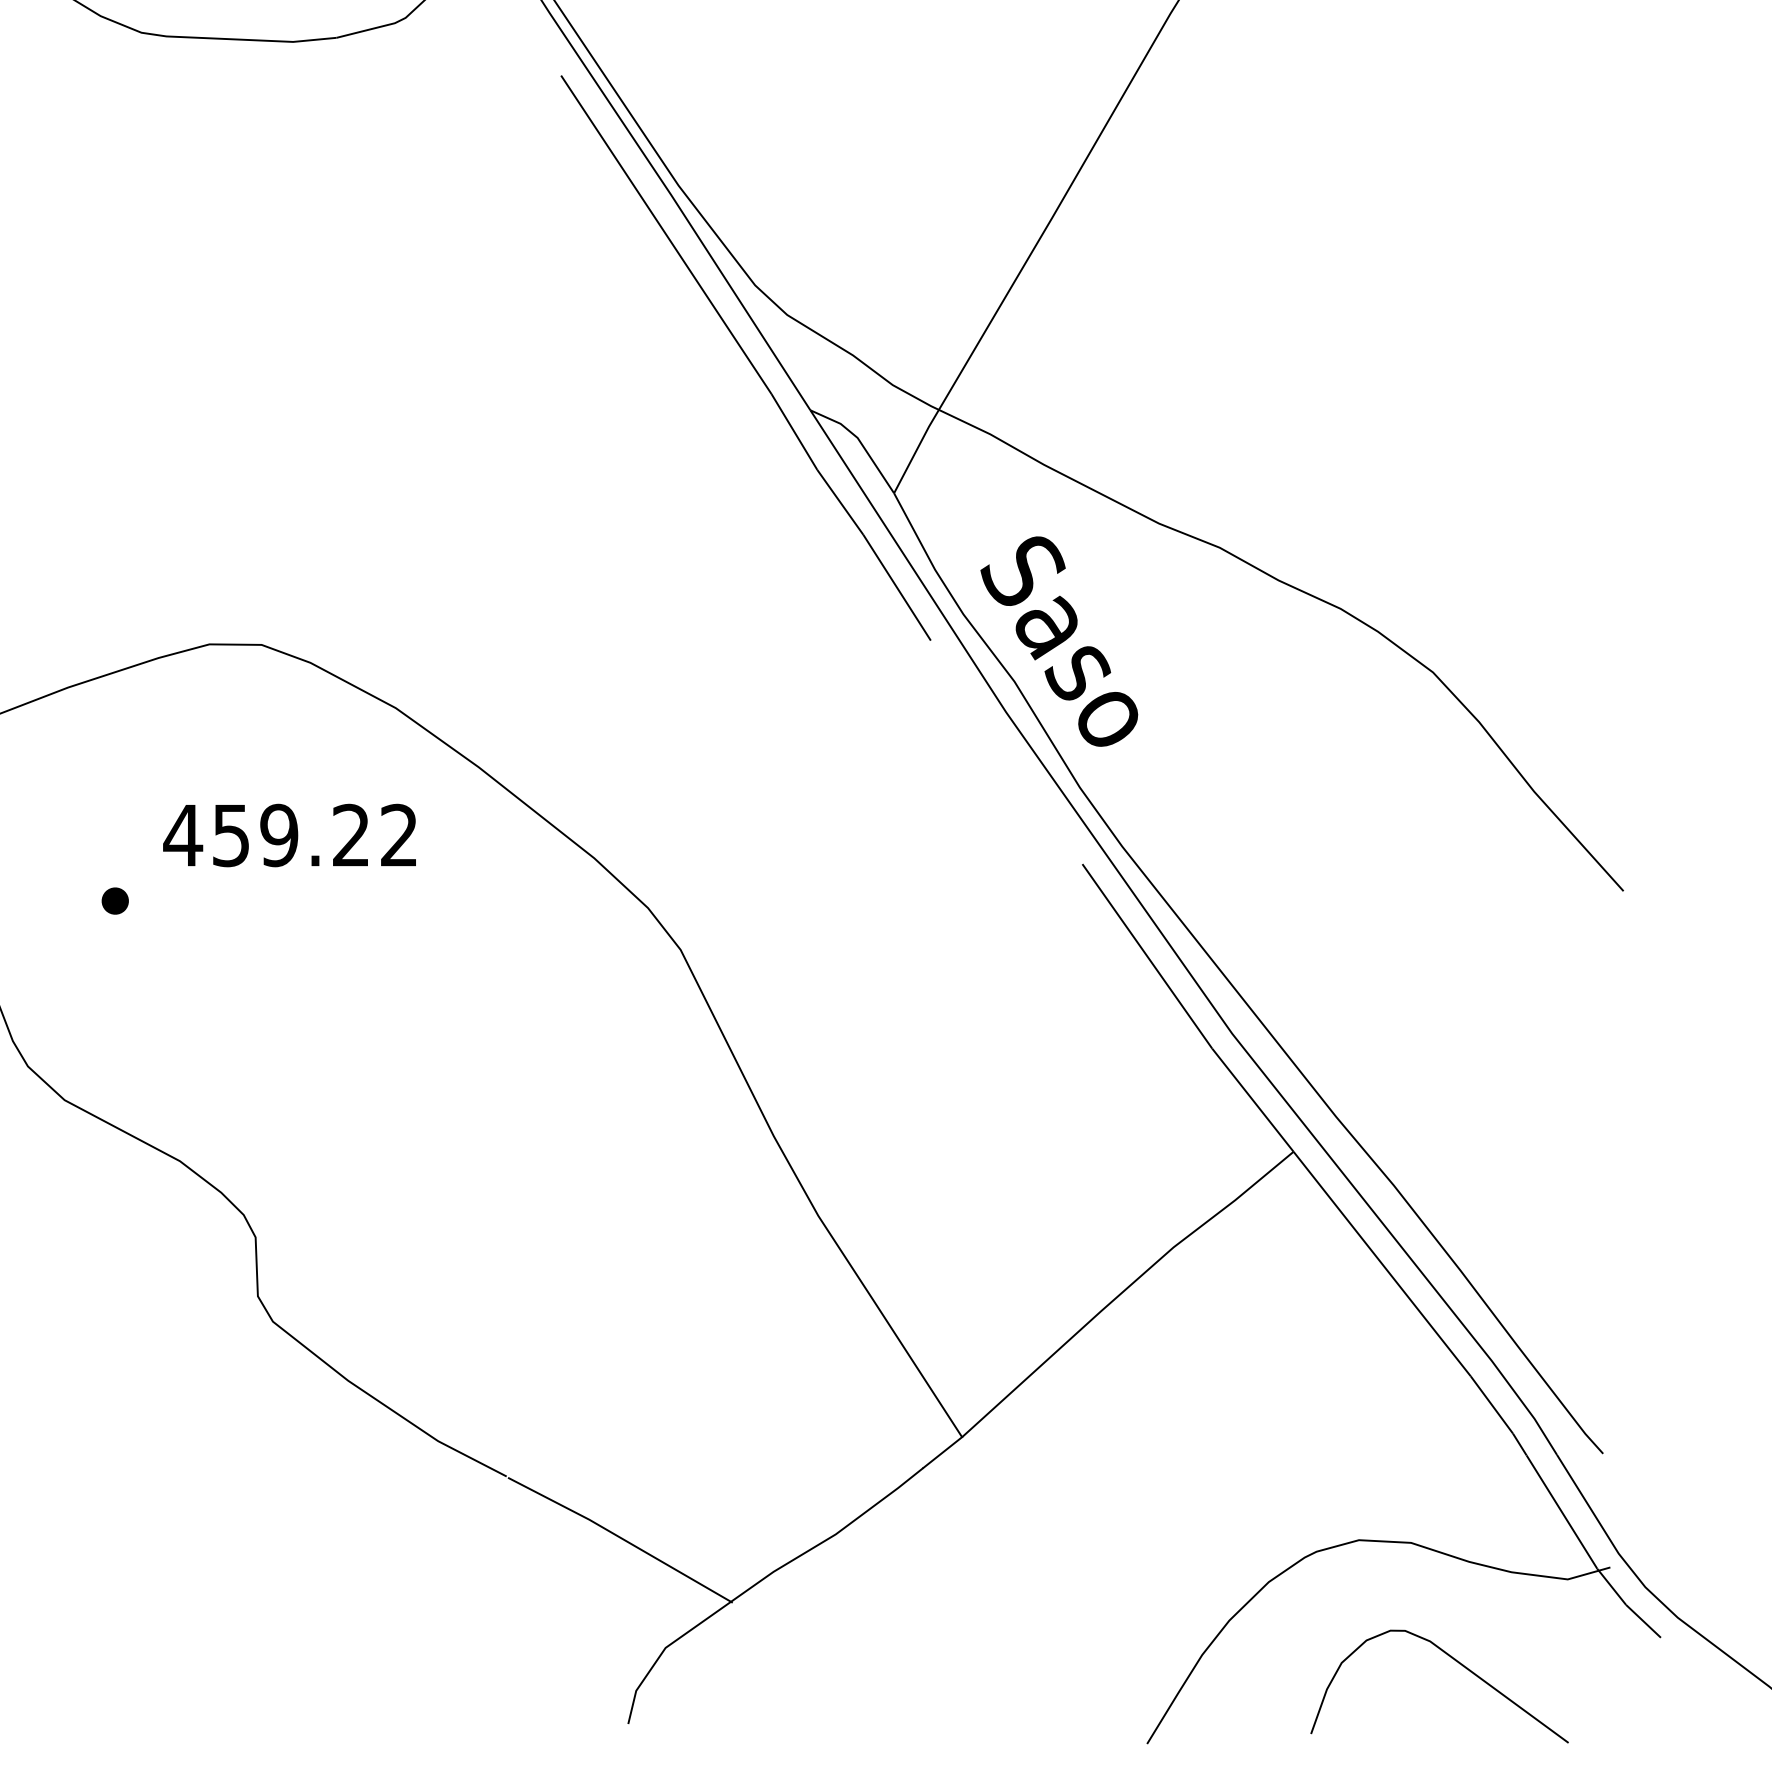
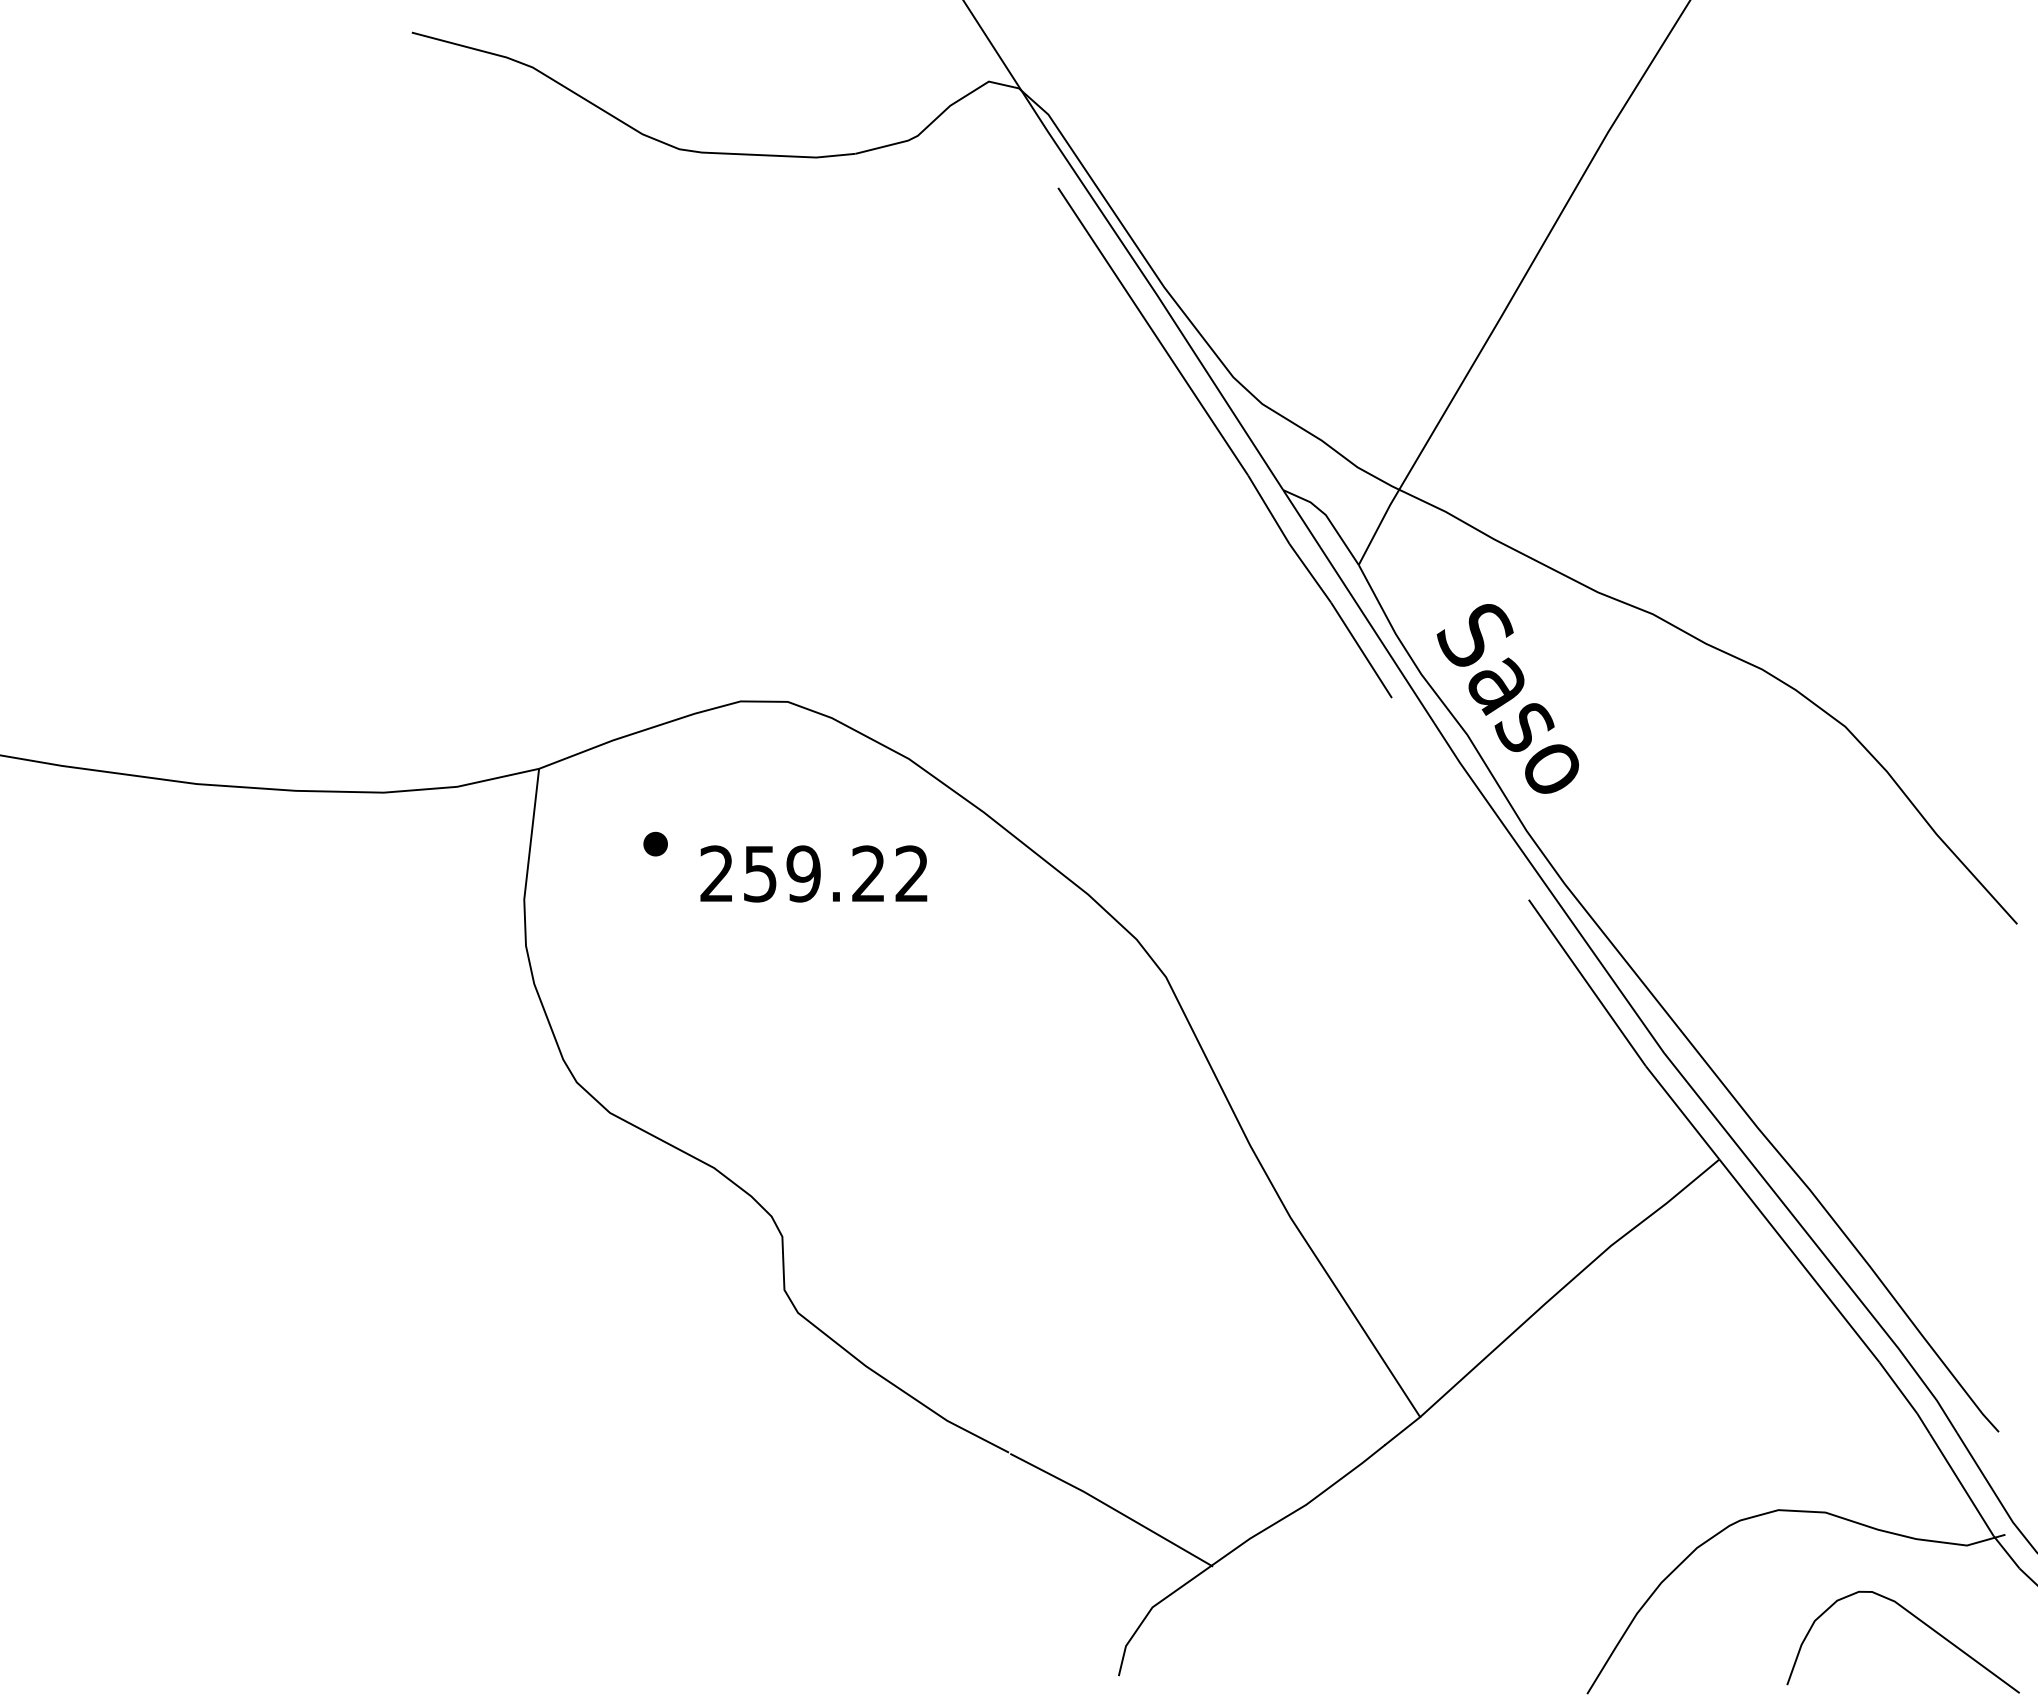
text: (182, 834) -> (716, 873), 459.22 -> 259.22
part: (115, 900) -> (655, 843), moved
curve: (1456, 1662) -> (1918, 1620), moved

